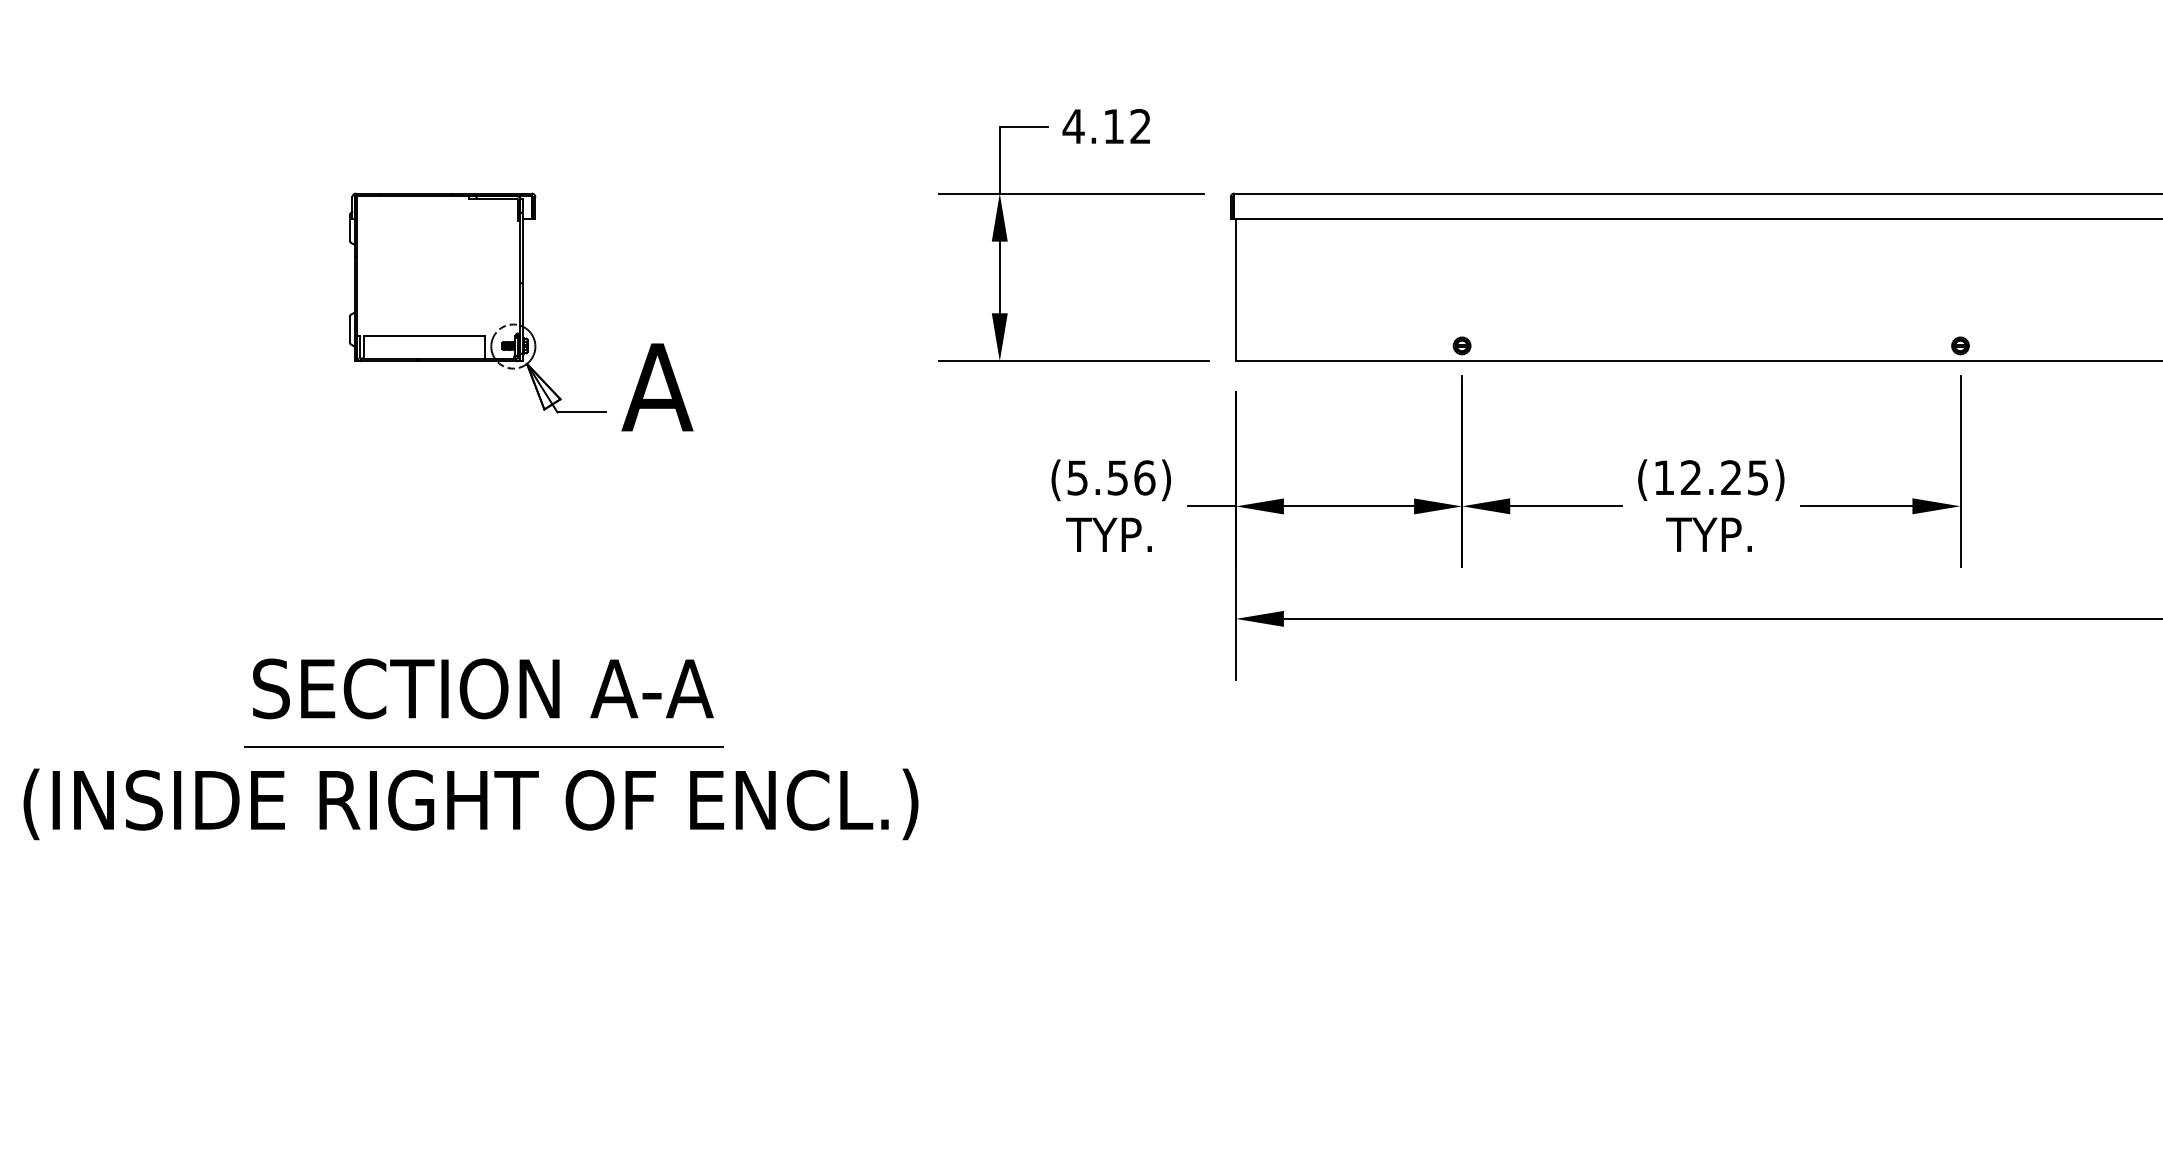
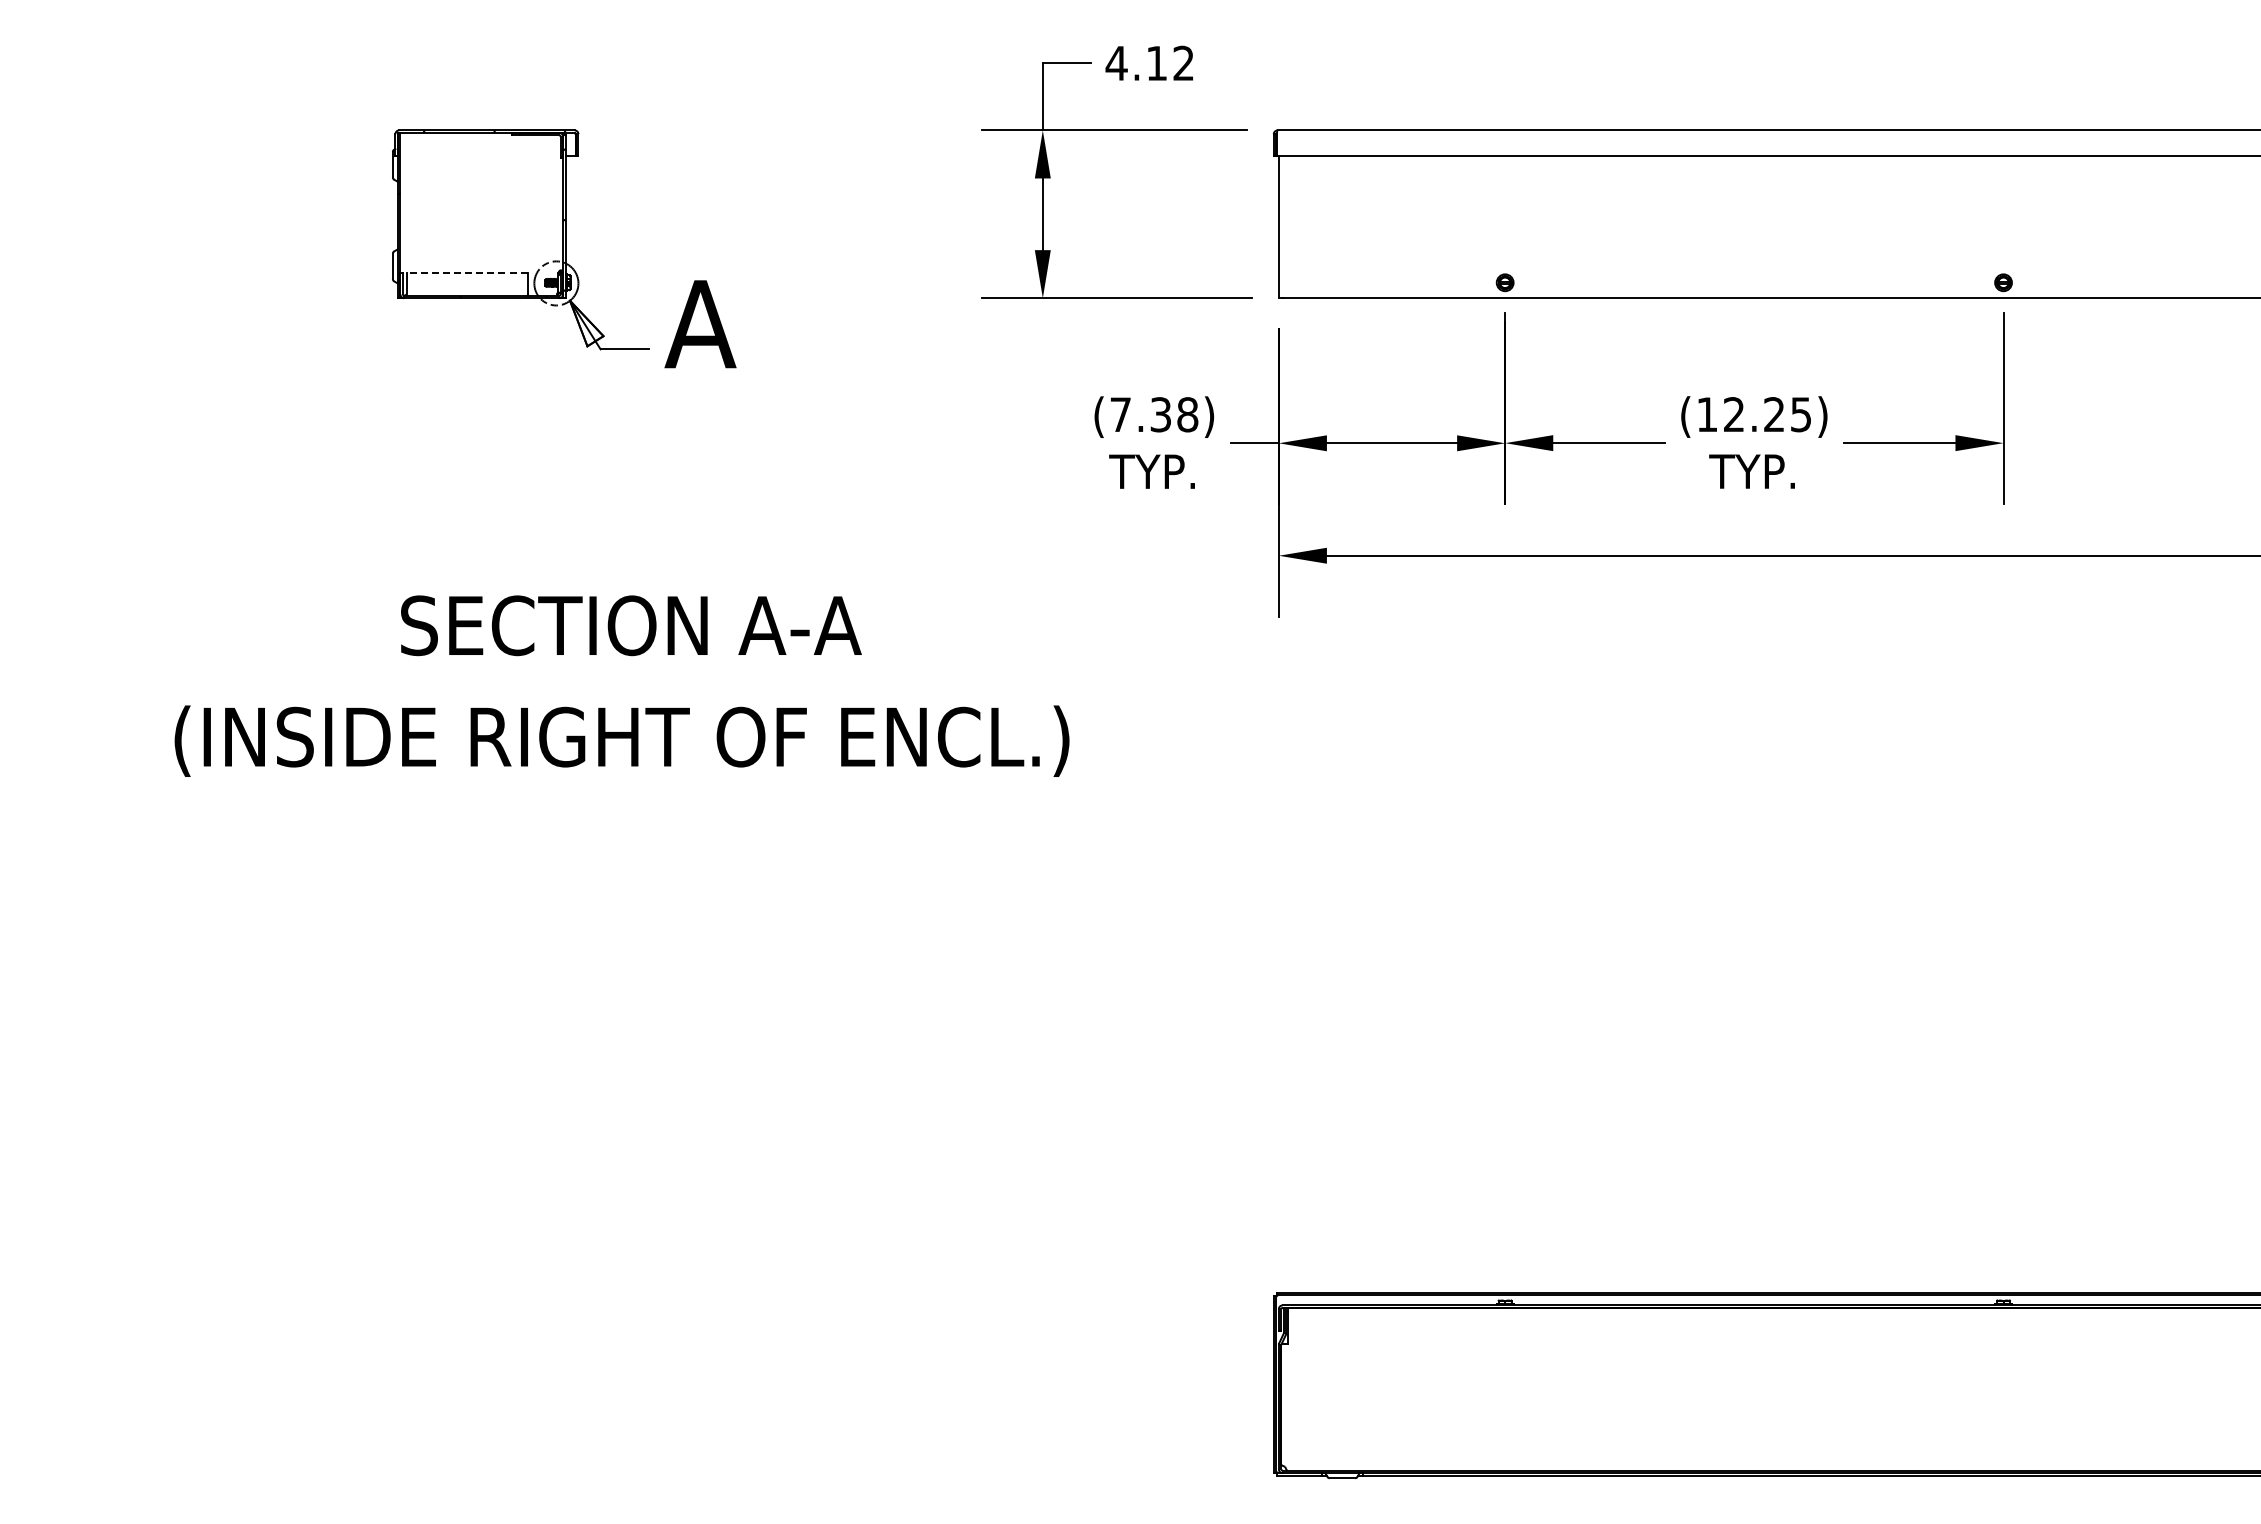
line: (424, 335) -> (467, 272), solid -> dashed
text: (1111, 477) -> (1154, 414), (5.56) -> (7.38)
text: (483, 688) -> (631, 625), moved
line: (484, 746) -> (527, 683), removed
text: (470, 803) -> (621, 740), moved

